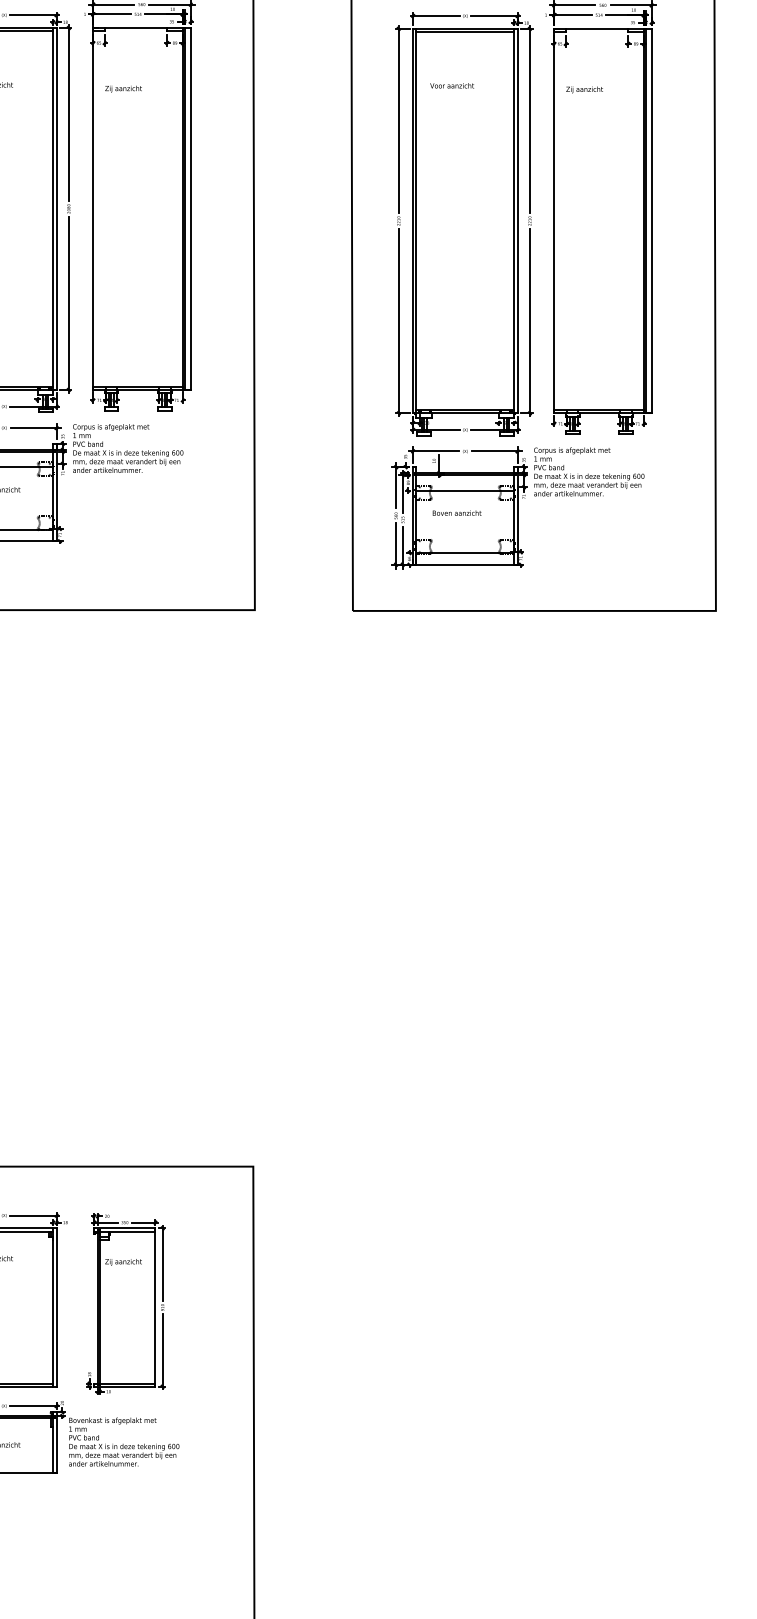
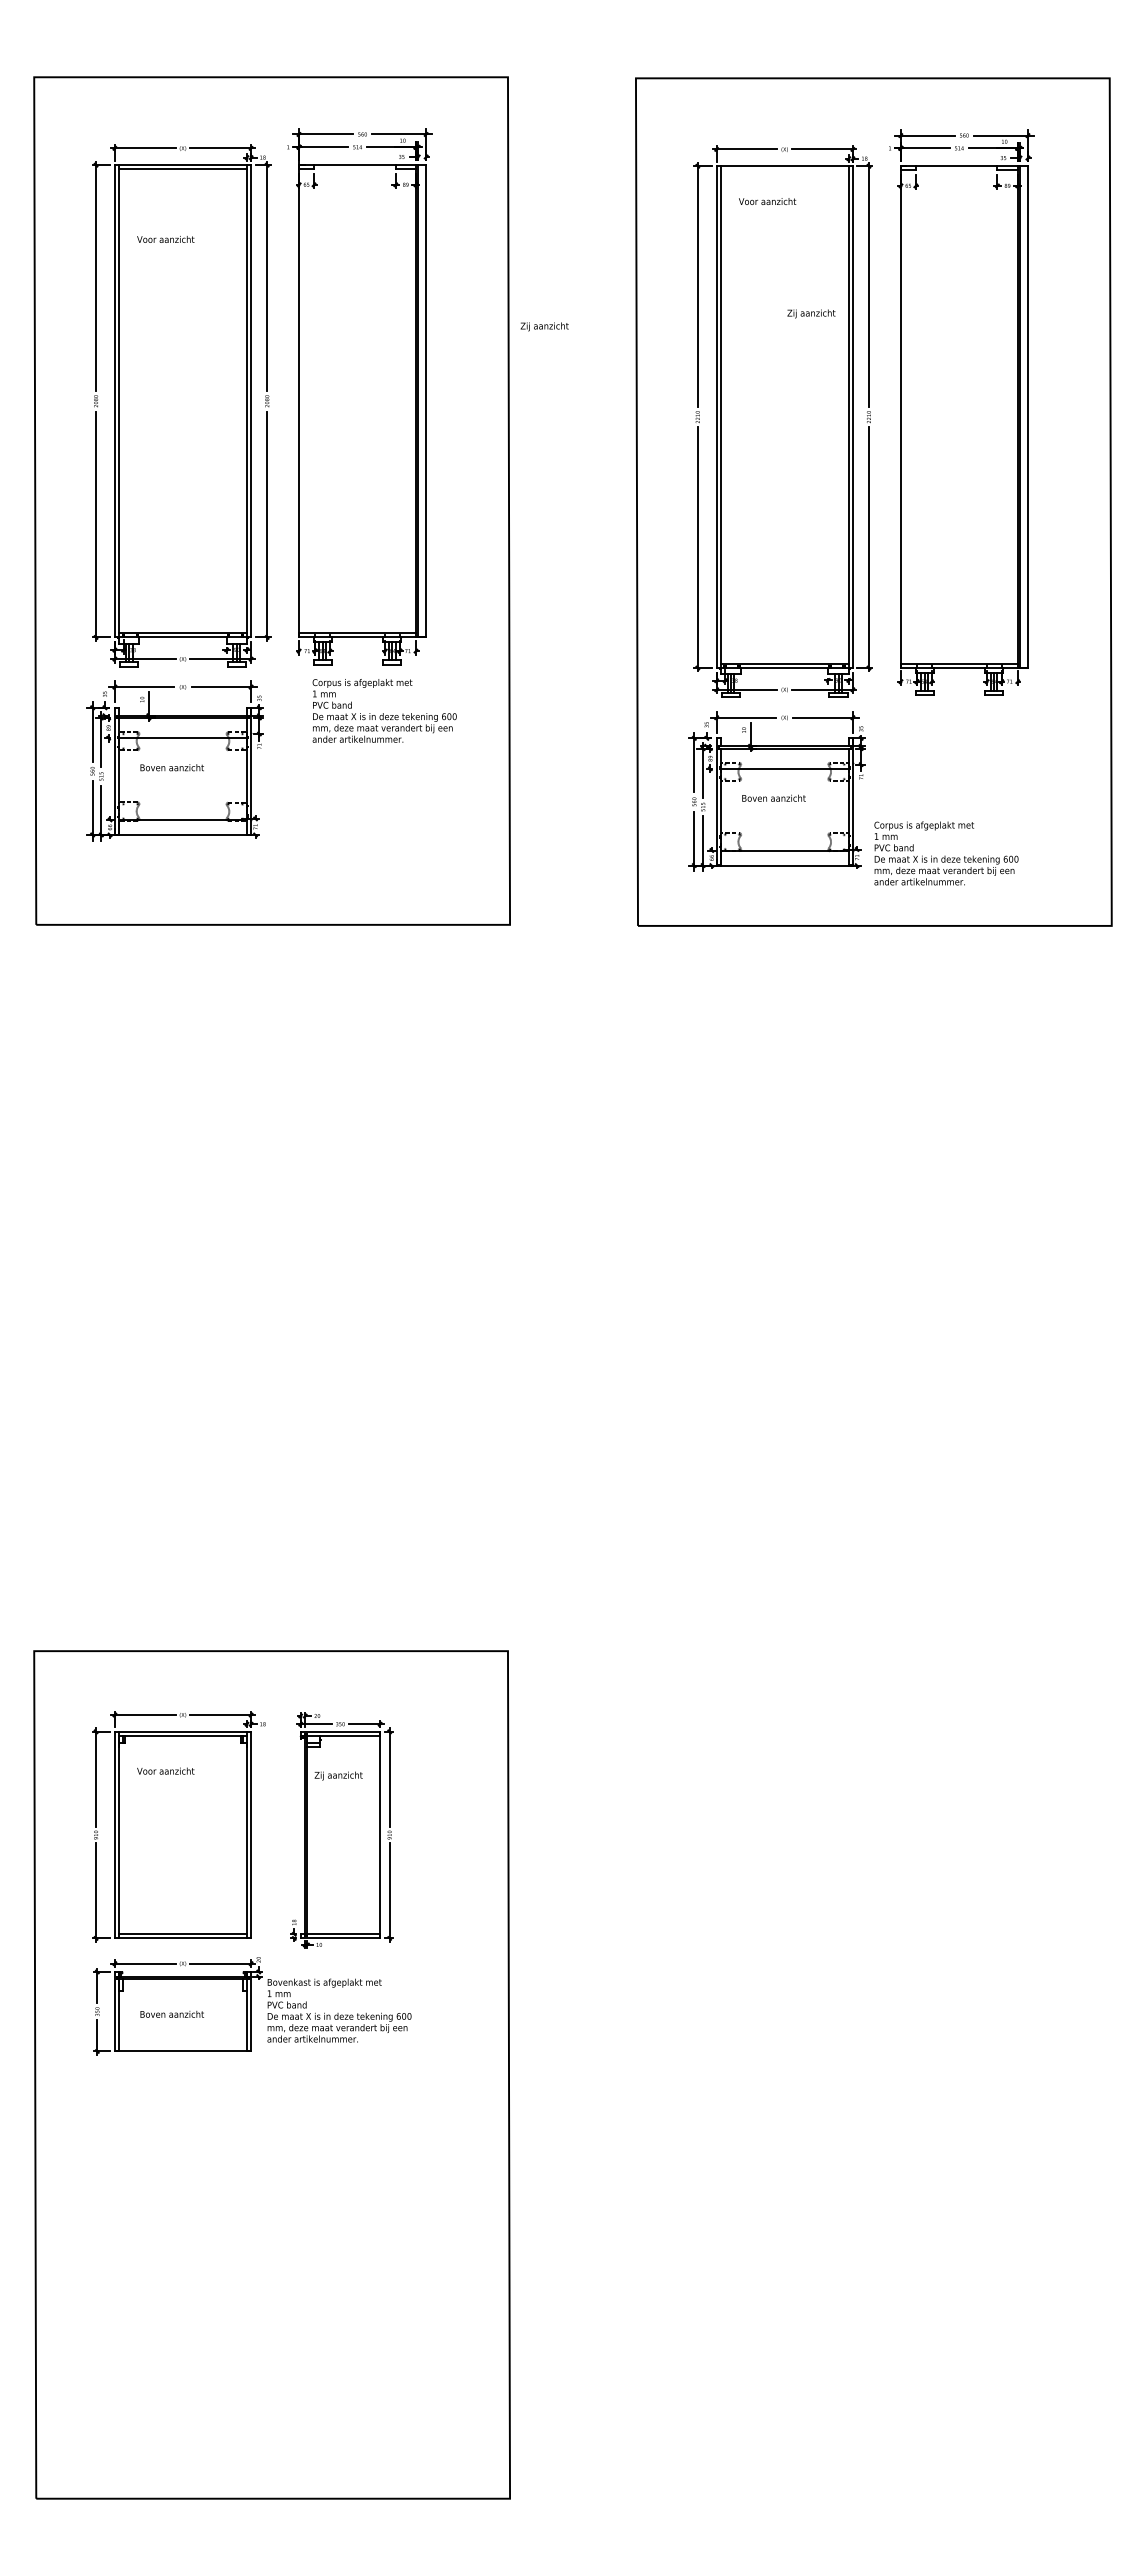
line: (465, 32) -> (784, 170), removed
text: (452, 85) -> (767, 201), moved
text: (123, 88) -> (544, 326), moved
text: (584, 89) -> (811, 313), moved
text: (128, 448) -> (384, 710), moved
text: (589, 471) -> (946, 853), moved

